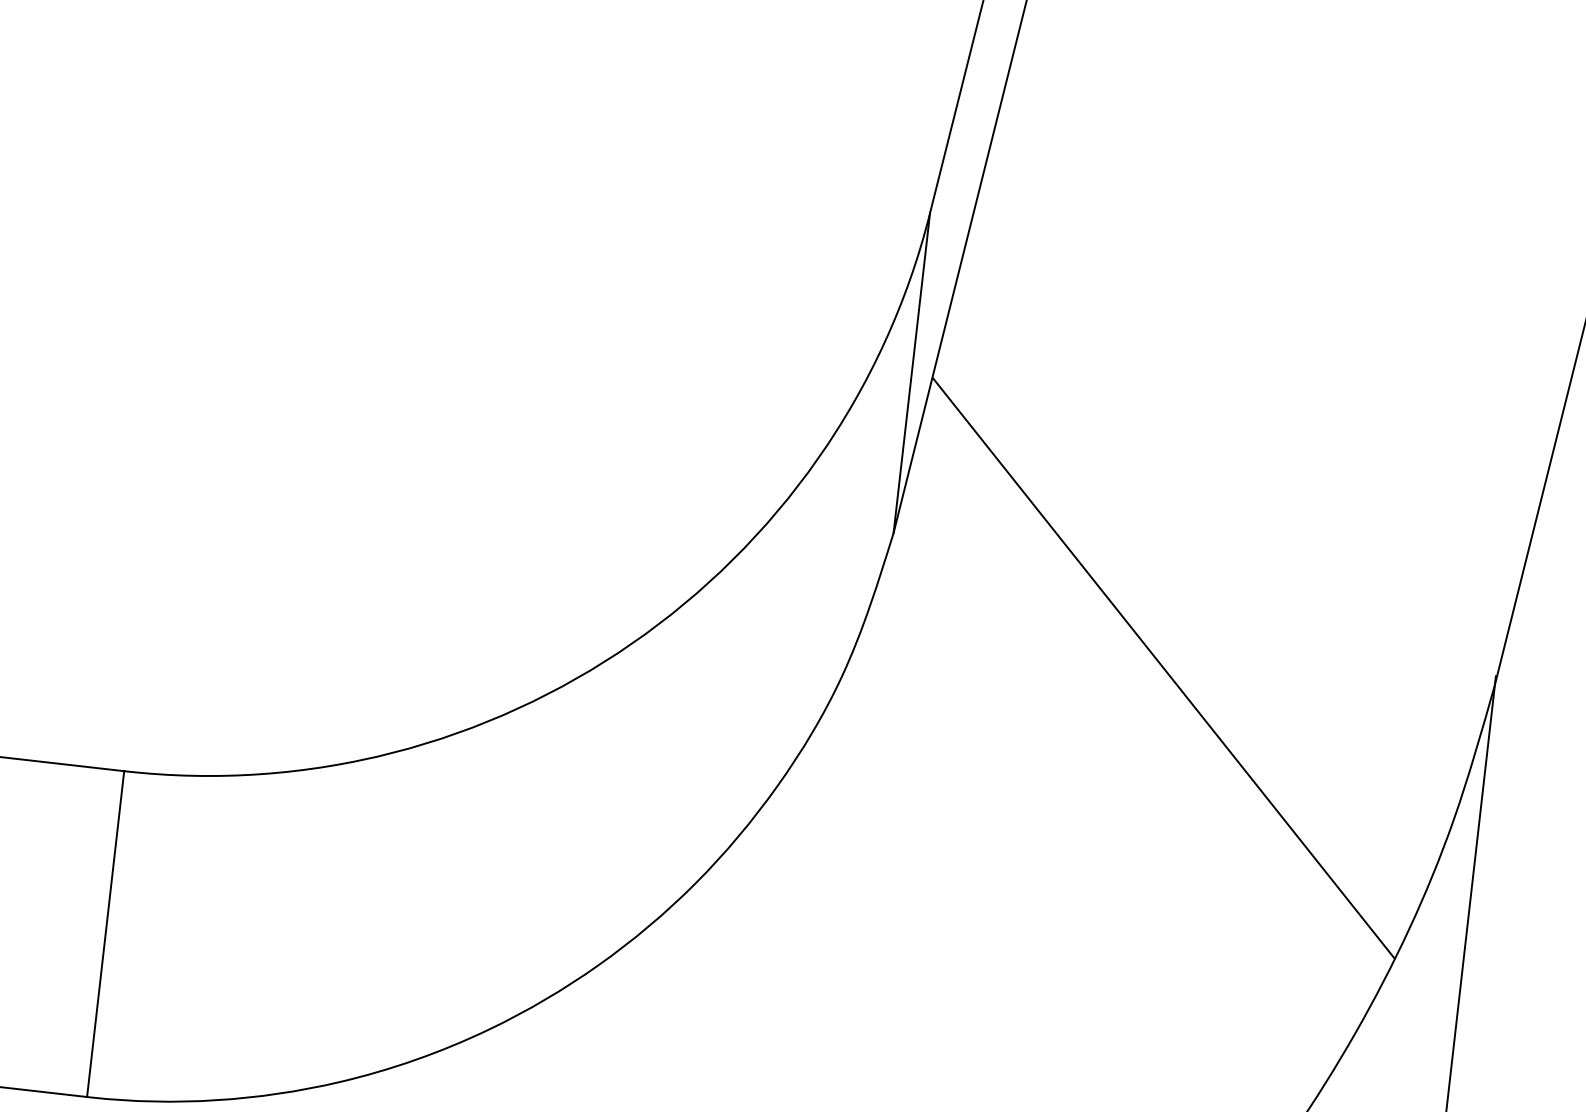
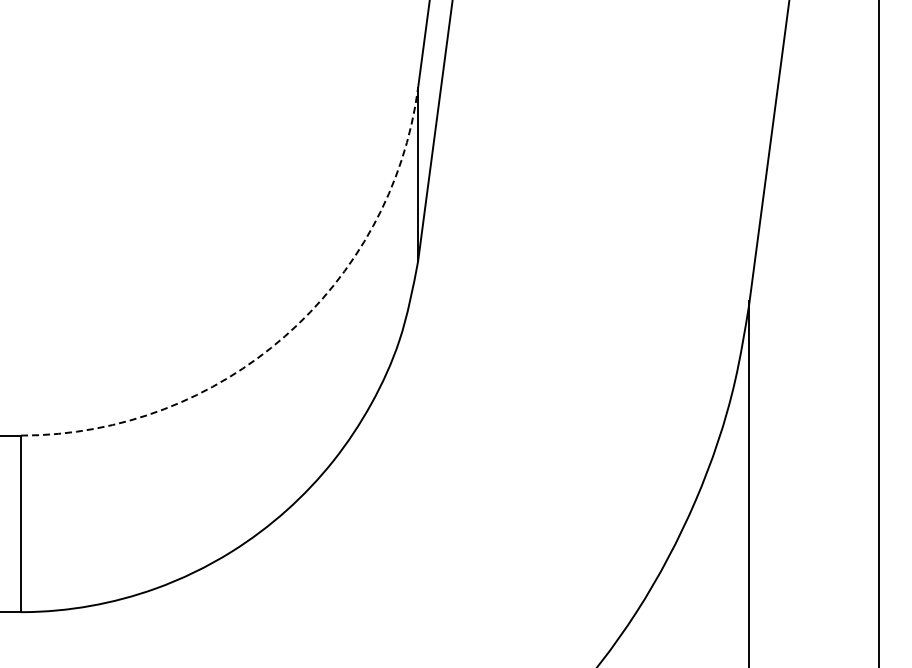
arc: (631, 643) -> (284, 336), solid -> dashed
hatch: (1163, 666) -> (570, 316), removed

